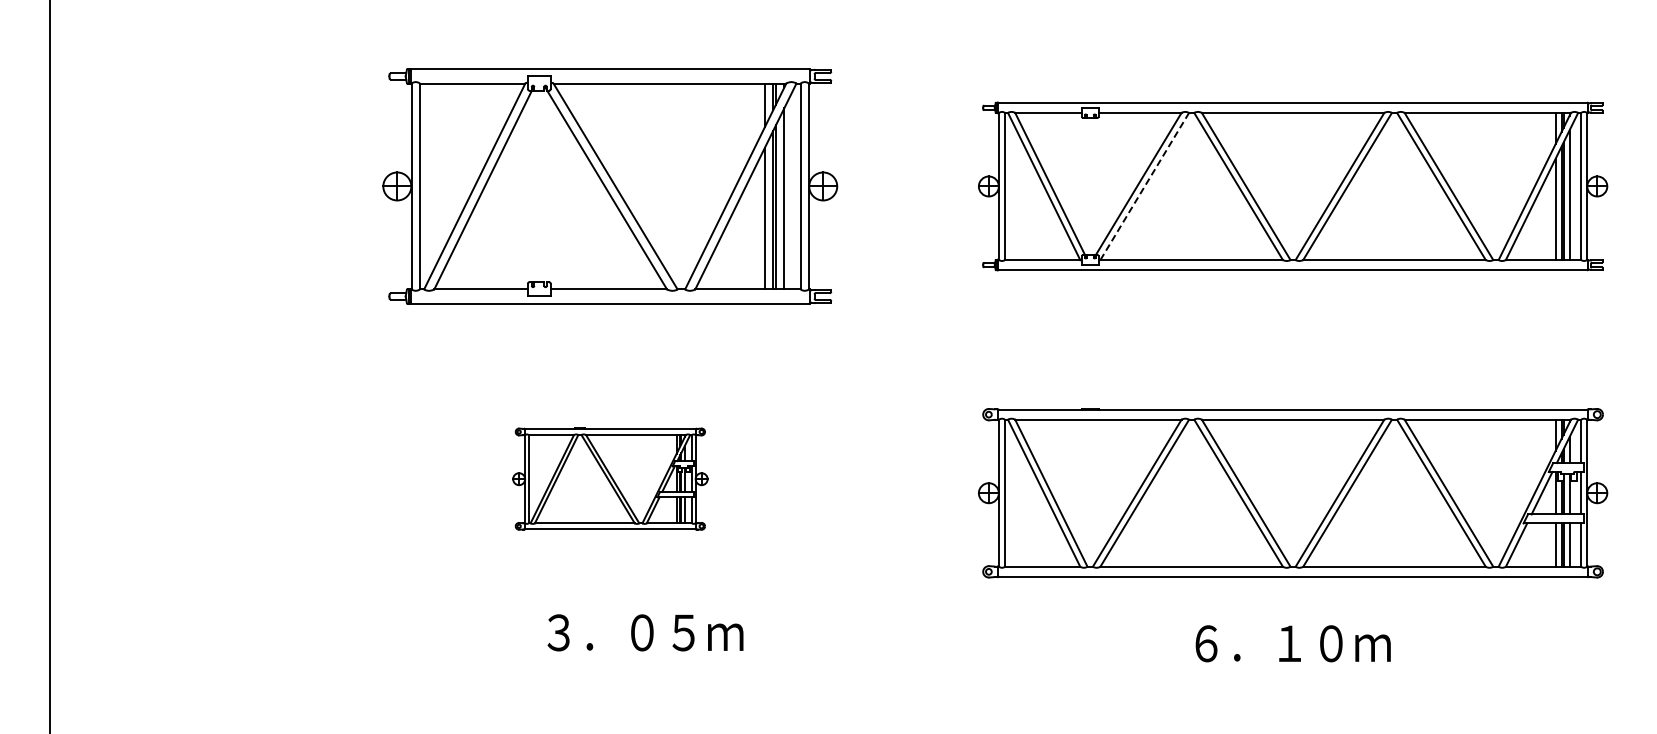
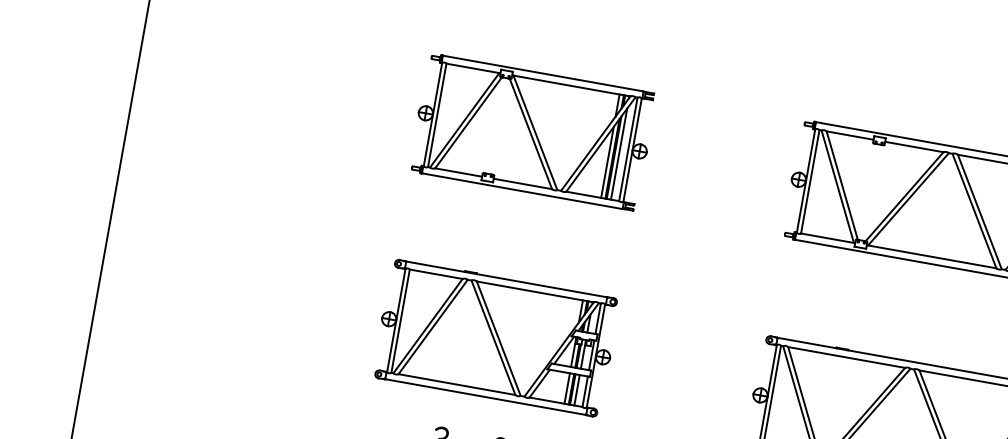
part: (610, 186) -> (532, 132), size x0.71
line: (1144, 186) -> (908, 199), dashed -> solid
part: (610, 478) -> (496, 337), size x1.67

